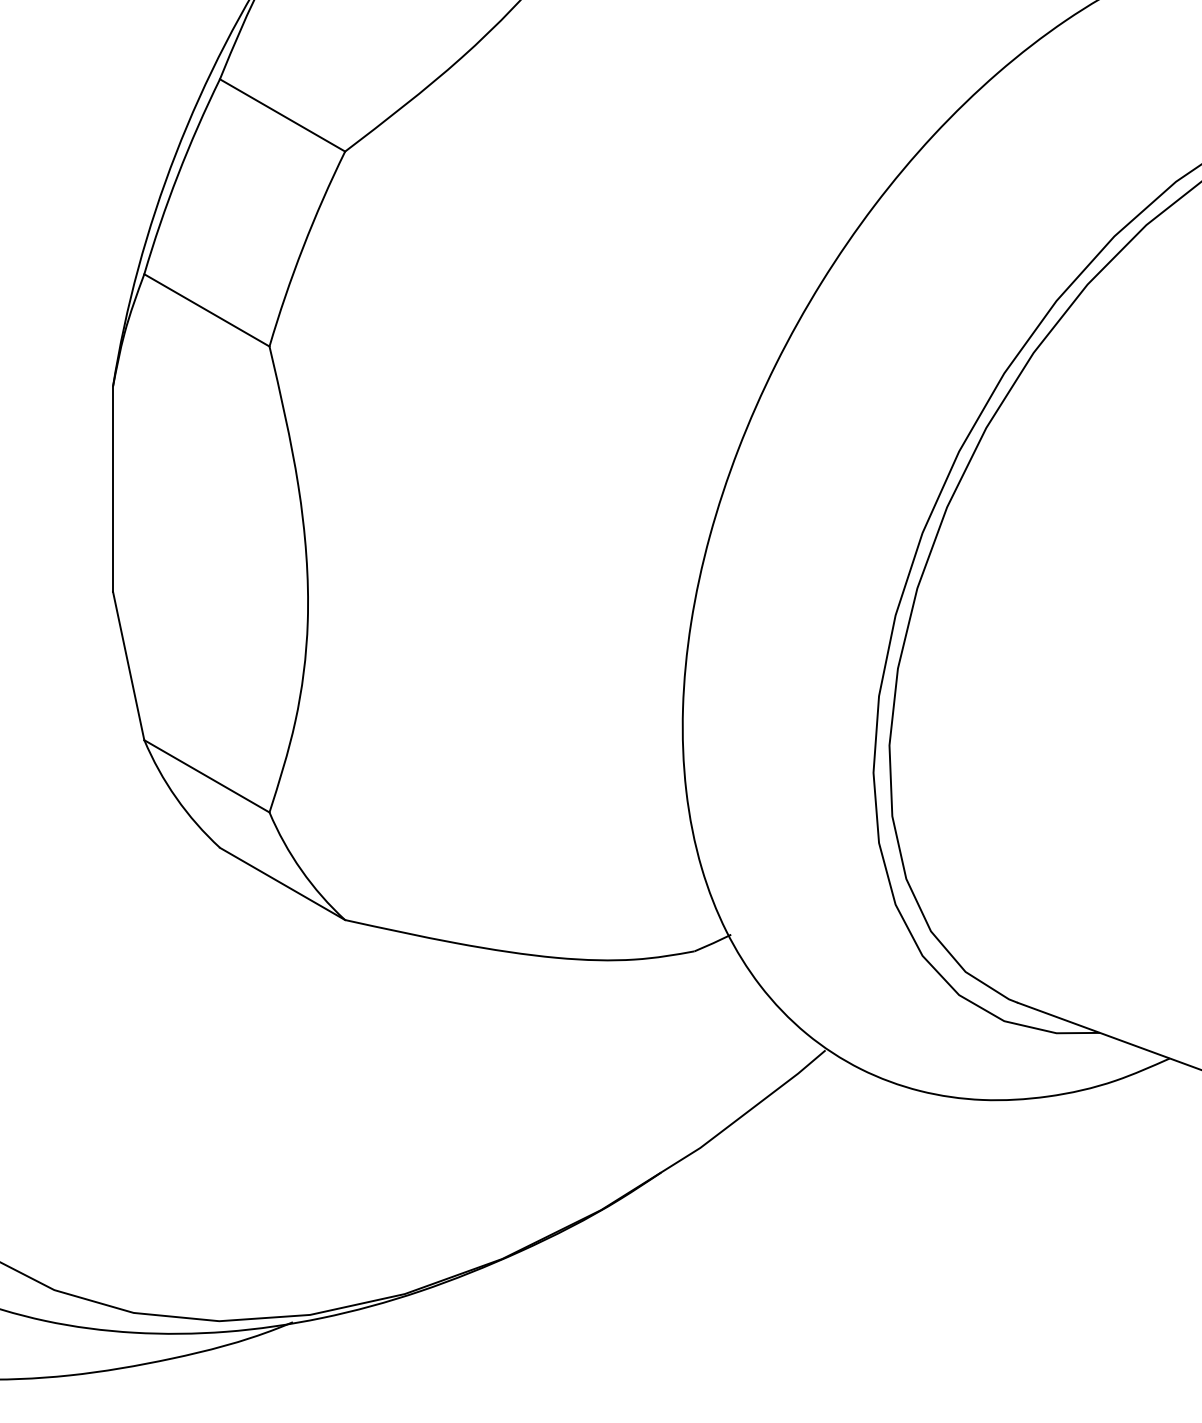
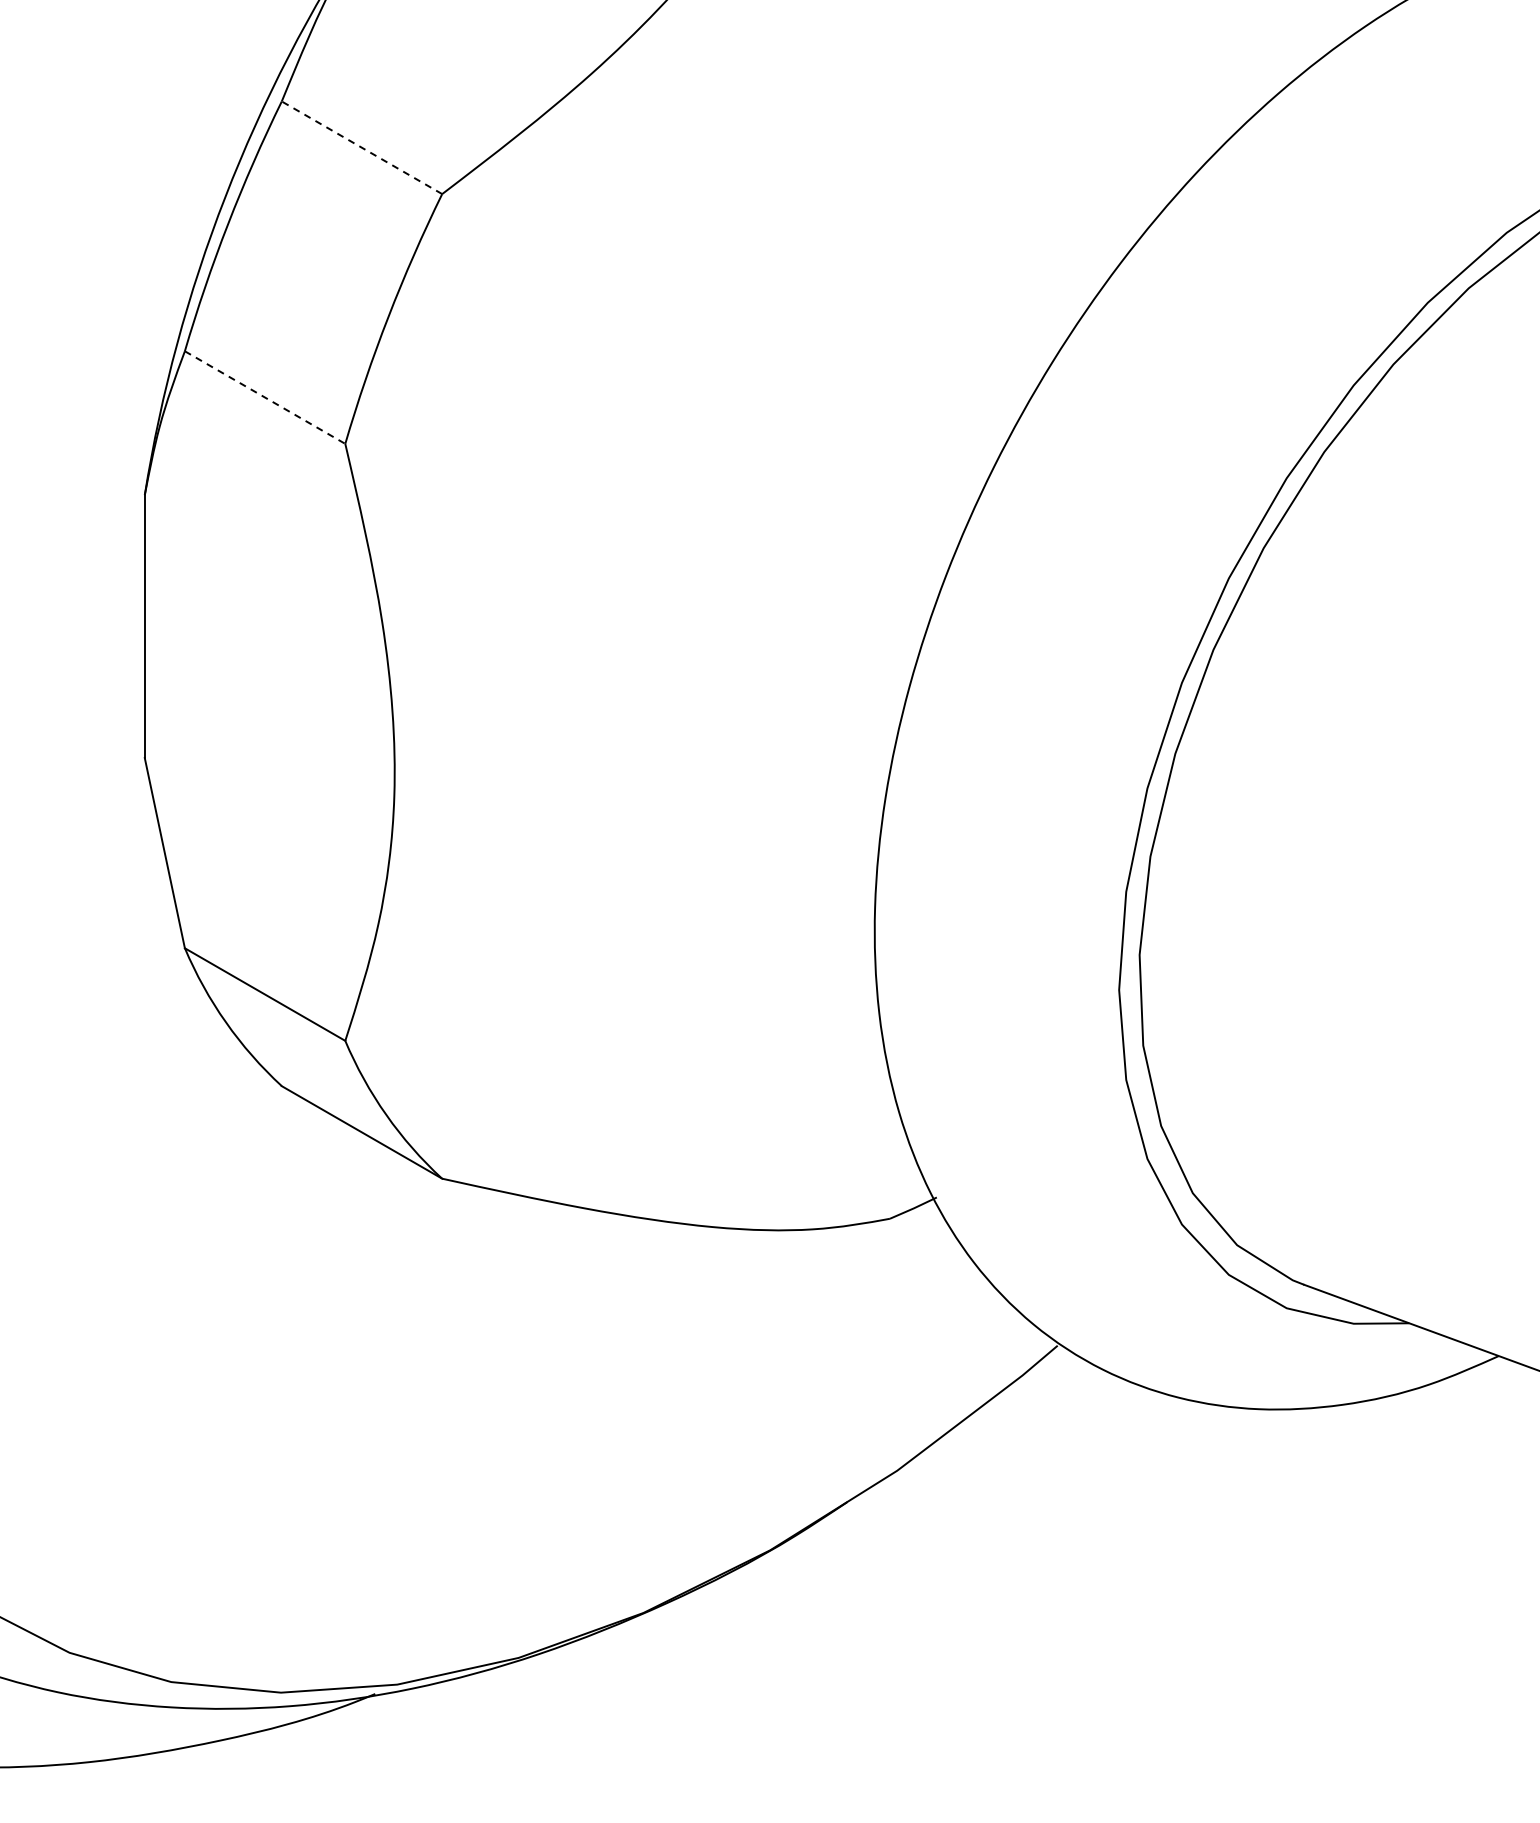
line: (282, 115) -> (362, 147), solid -> dashed
line: (207, 310) -> (265, 397), solid -> dashed

